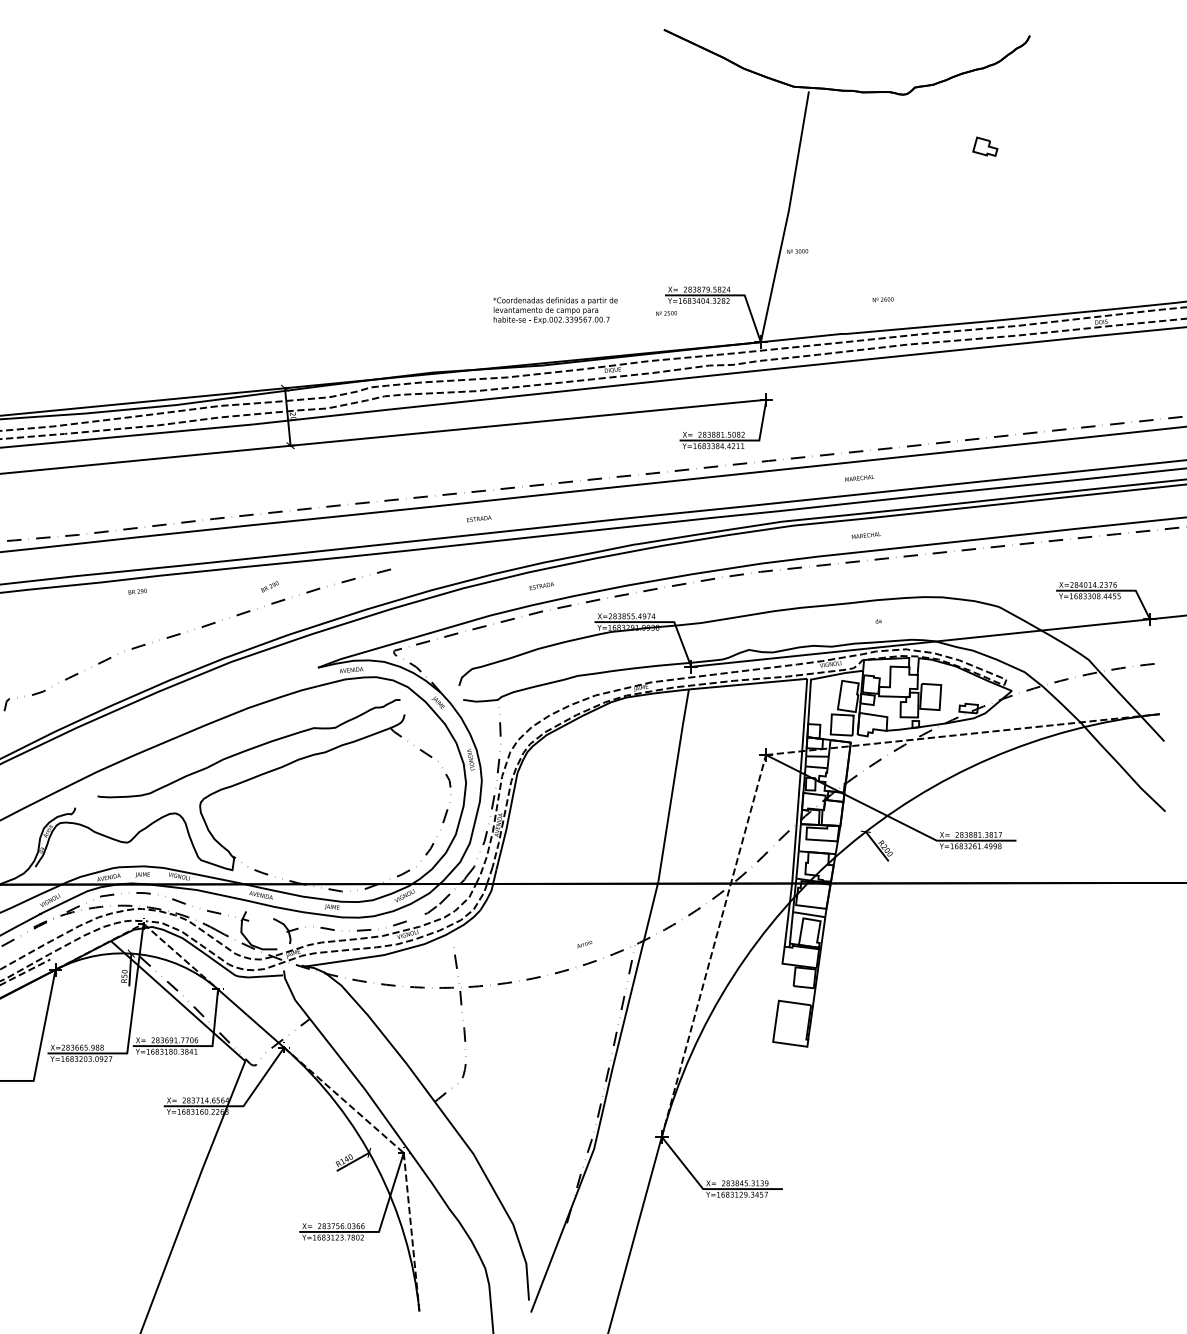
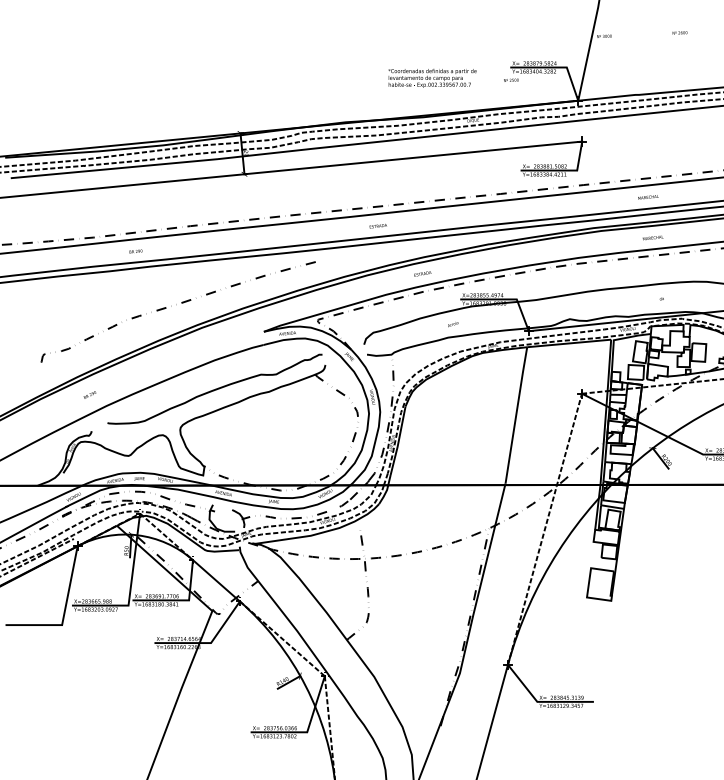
text: (882, 299) -> (679, 32), moved
text: (269, 586) -> (89, 394), moved
text: (137, 591) -> (135, 251), moved
text: (584, 944) -> (453, 324), moved

